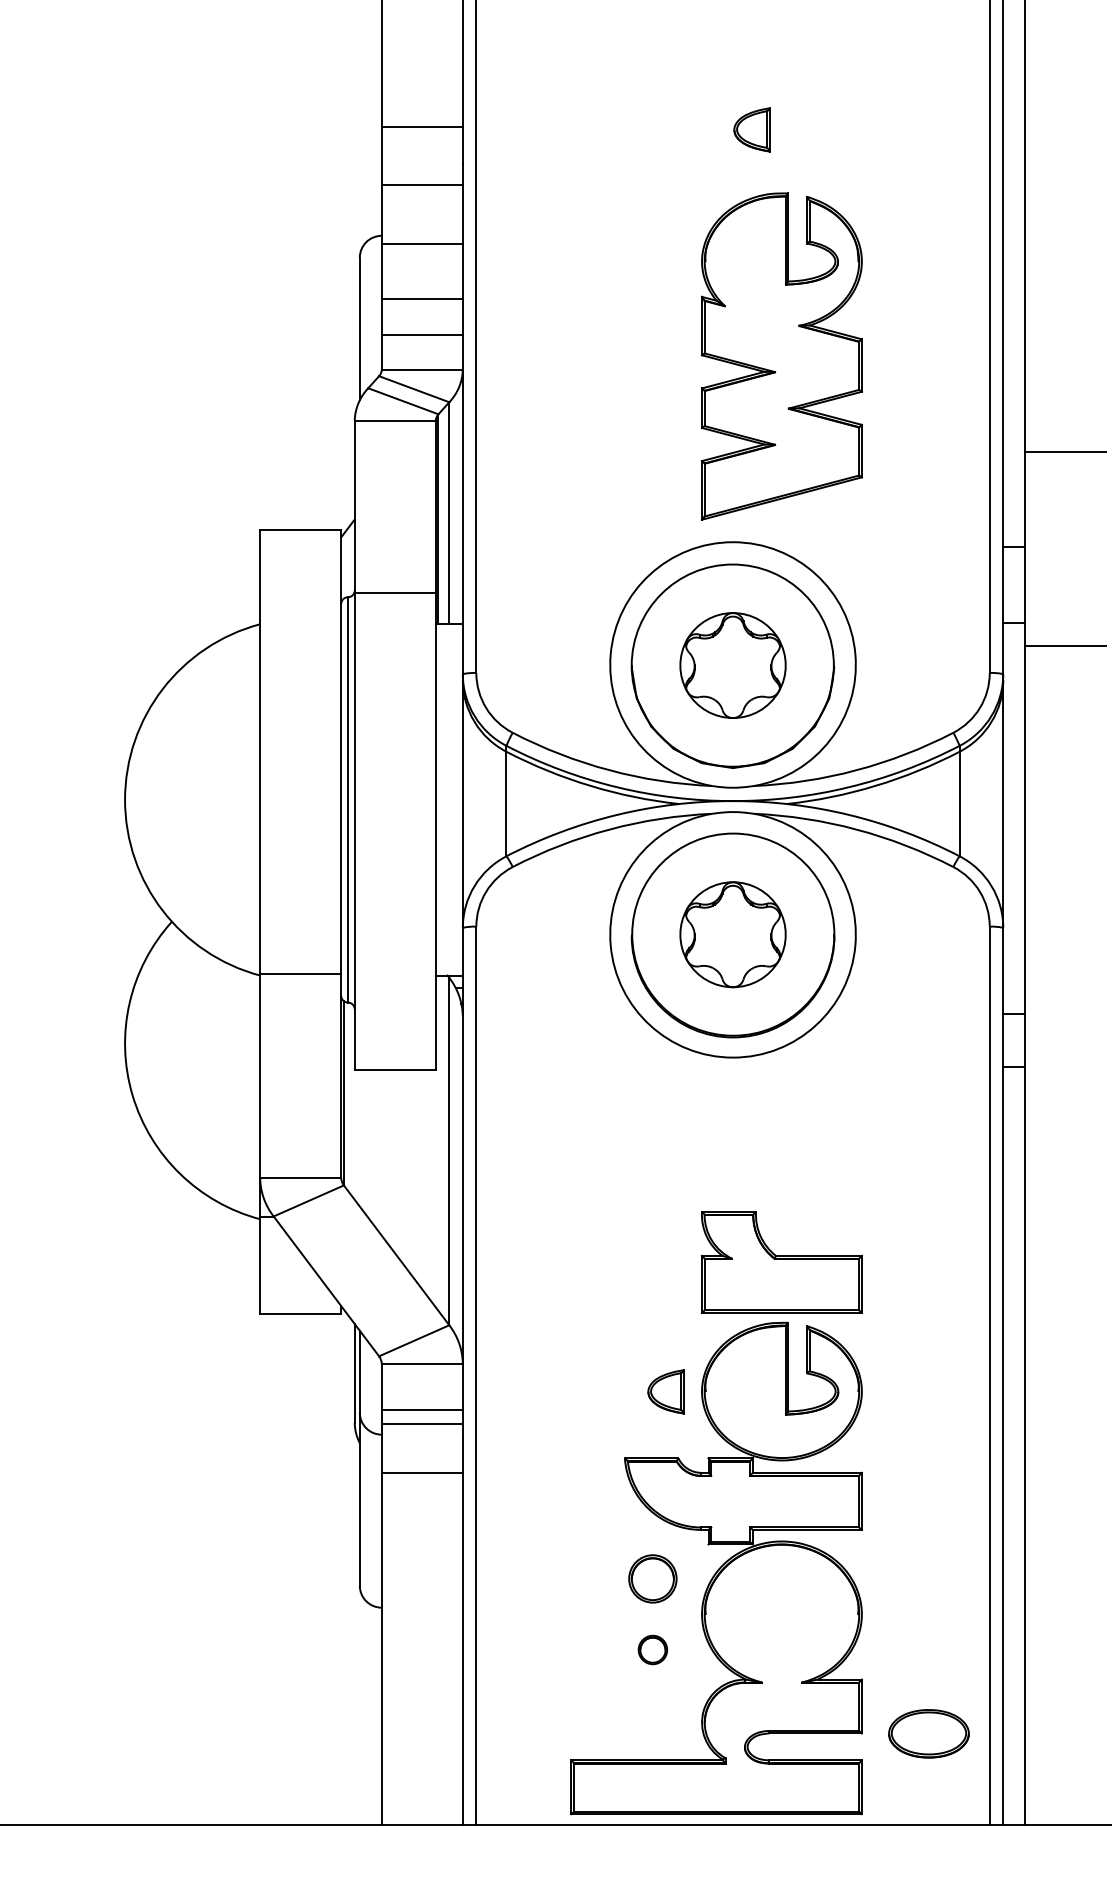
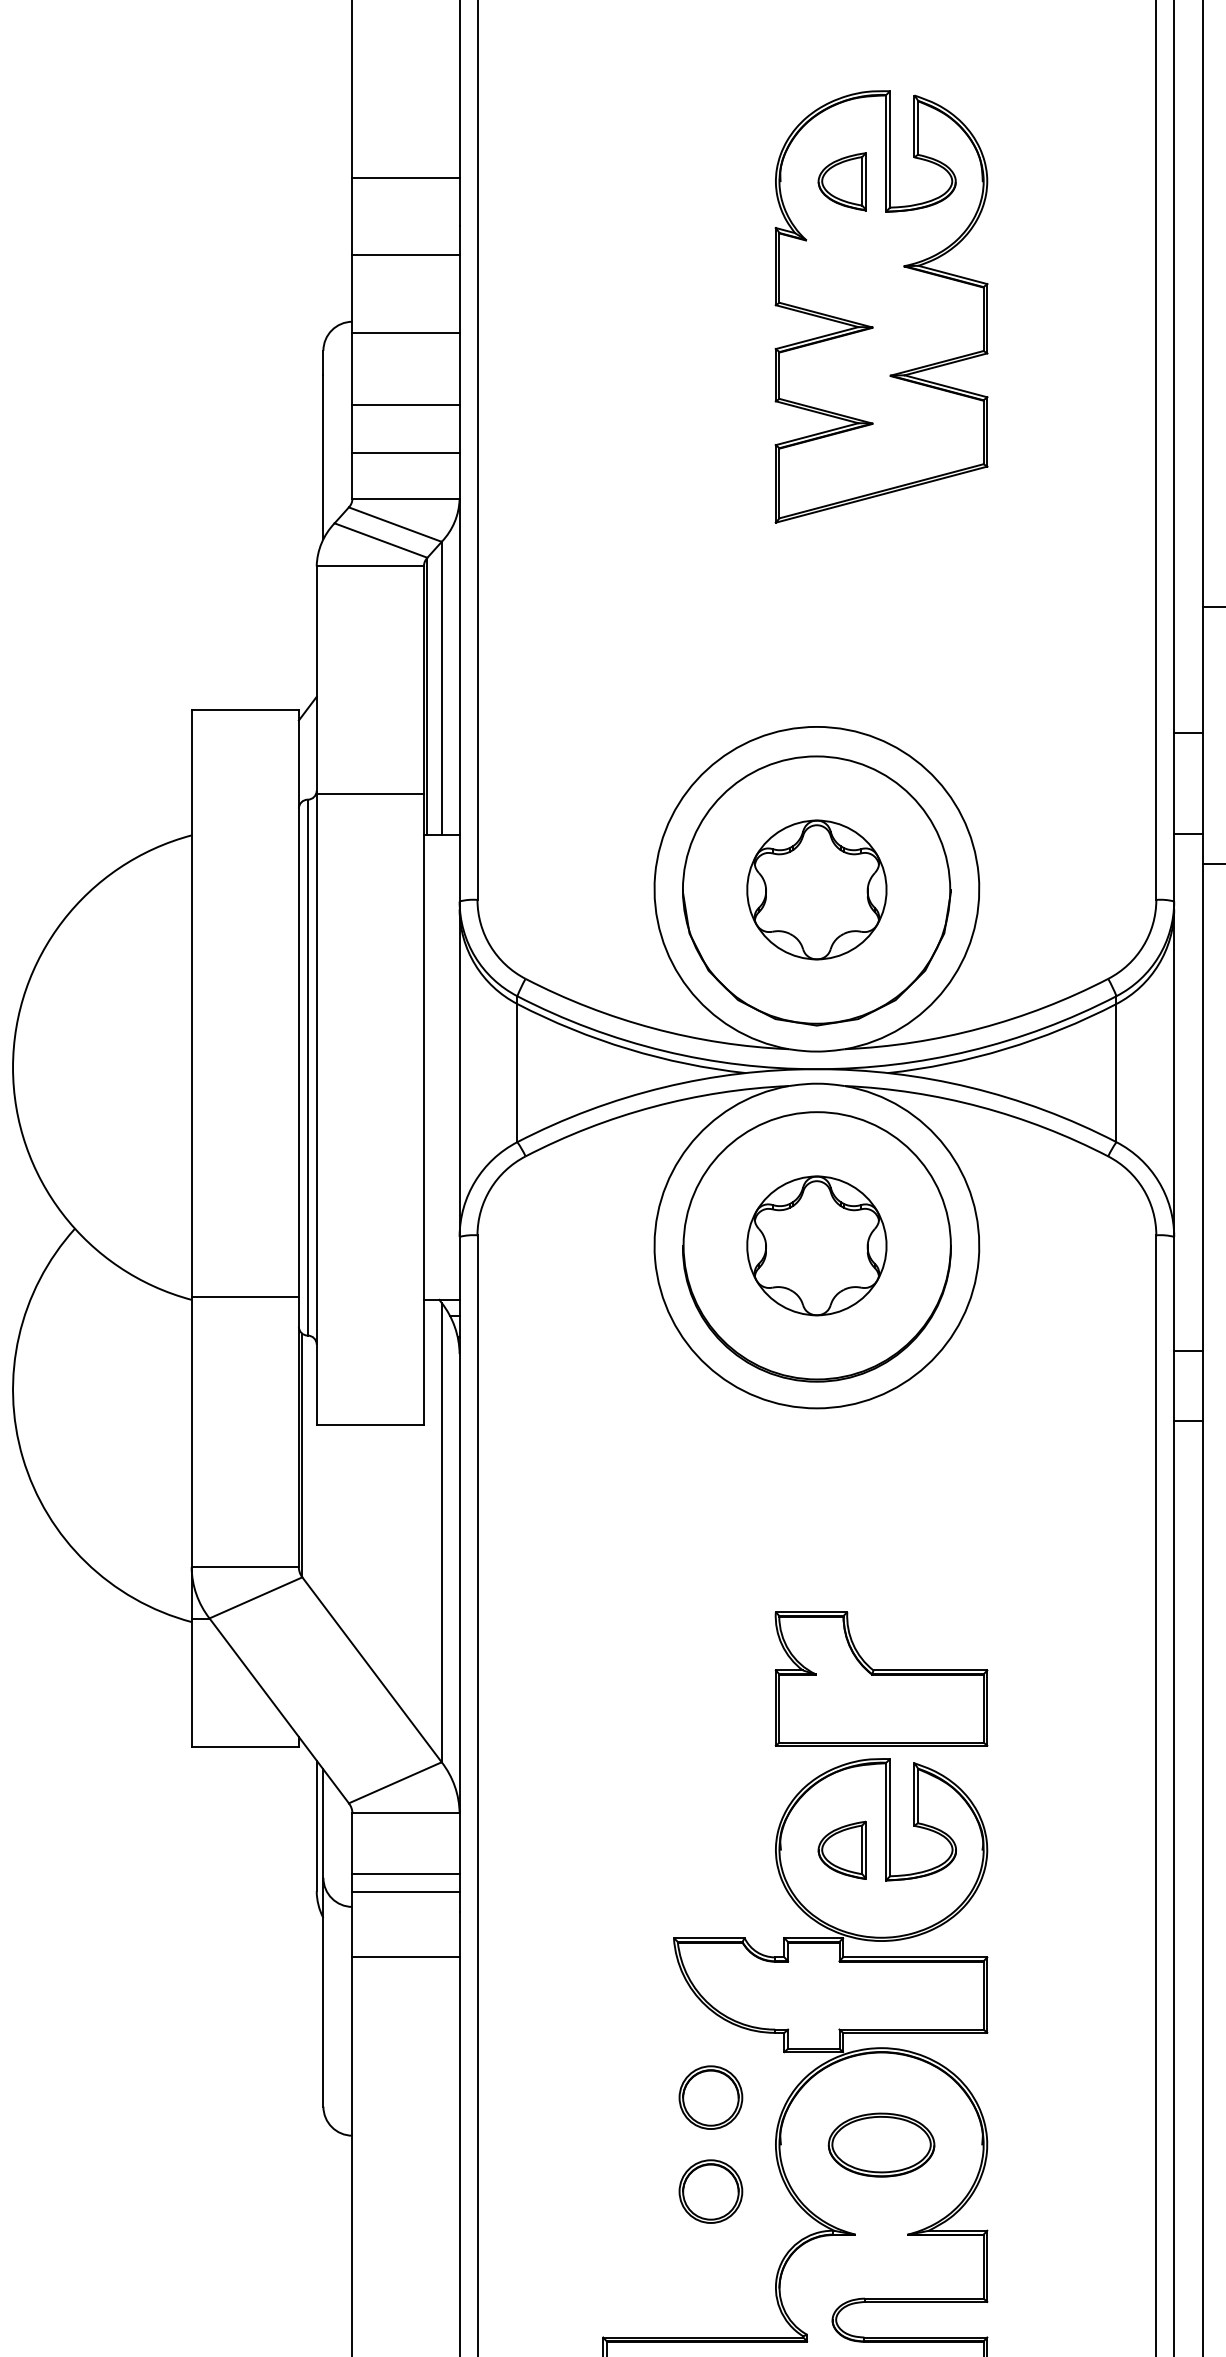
part: (781, 356) -> (880, 306), moved
part: (665, 1391) -> (841, 1849), moved
part: (652, 1649) -> (710, 2190), size x1.67
part: (928, 1733) -> (880, 2144), moved

